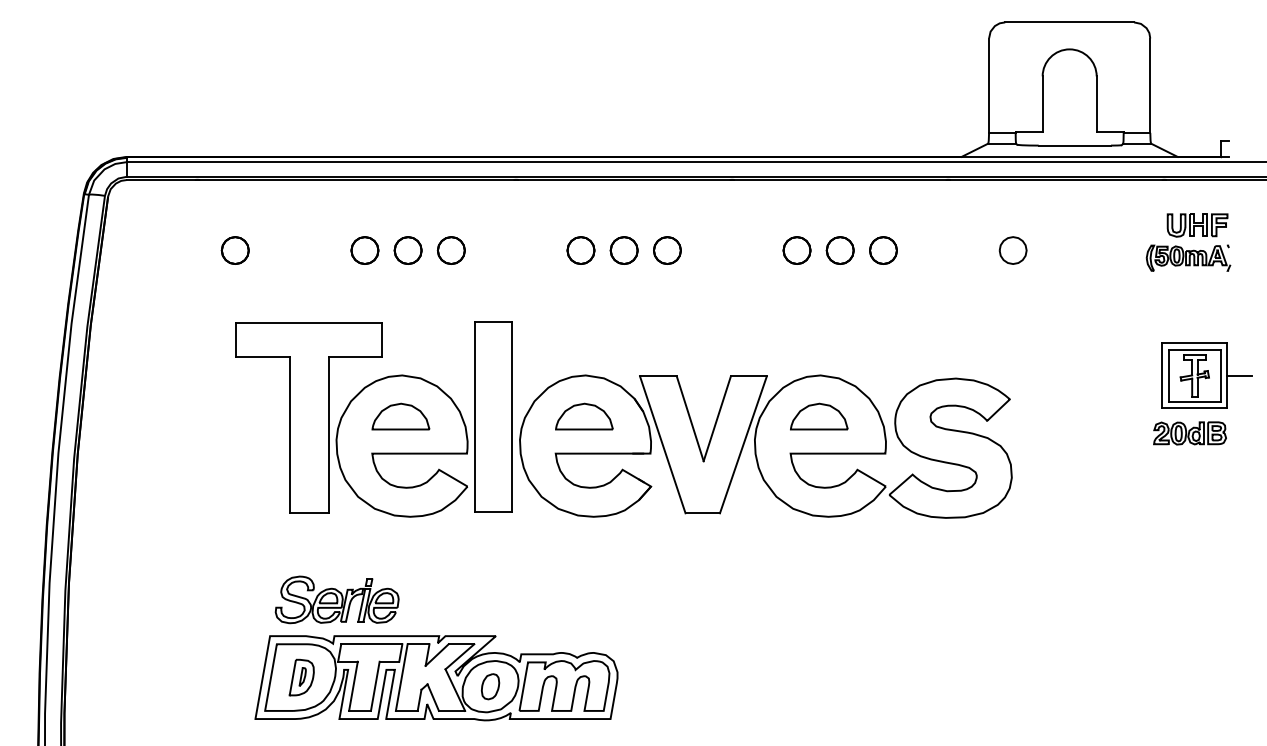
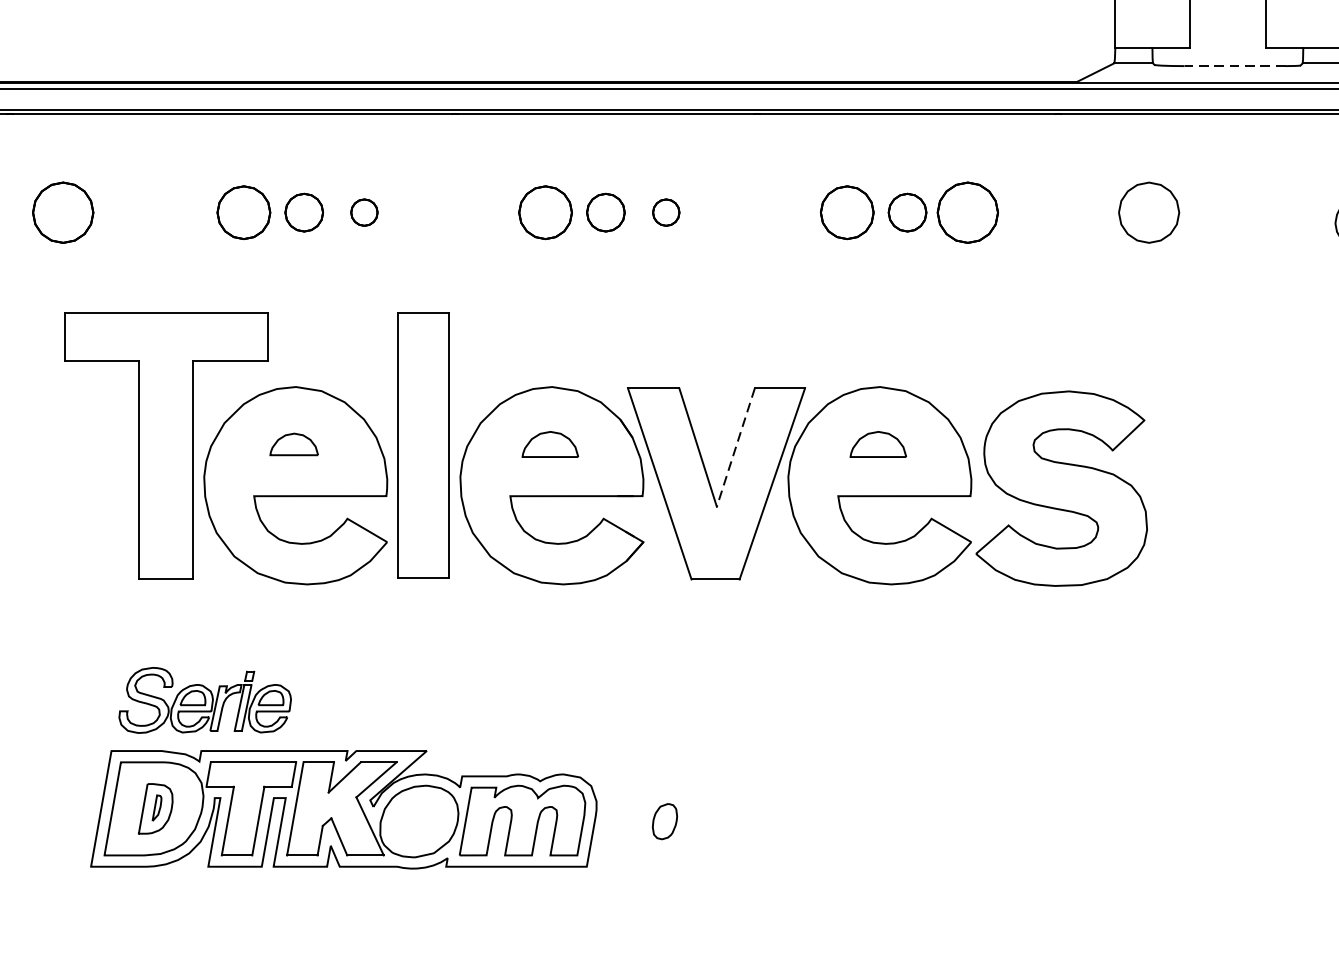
line: (1074, 145) -> (1234, 65), solid -> dashed
part: (234, 250) -> (61, 212), size x1.6
part: (364, 250) -> (243, 212), size x1.4
part: (450, 250) -> (363, 212), size x0.7
part: (580, 250) -> (544, 212), size x1.4
part: (667, 250) -> (666, 212), size x0.7
part: (796, 250) -> (846, 212), size x1.4
part: (883, 250) -> (967, 212), size x1.6
part: (1012, 250) -> (1148, 212), size x1.6
part: (400, 416) -> (293, 444), size x0.6
part: (584, 416) -> (550, 444), size x0.7
part: (819, 416) -> (878, 444), size x0.7
line: (717, 418) -> (736, 447), solid -> dashed
part: (490, 686) -> (664, 821), moved

